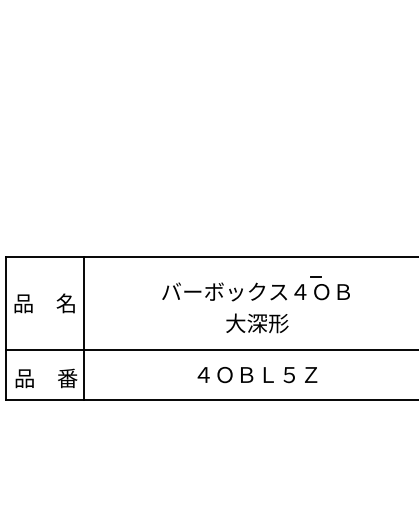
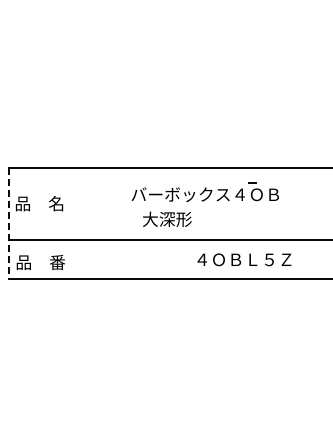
text: (257, 322) -> (167, 218), moved
line: (5, 328) -> (8, 223), solid -> dashed
line: (84, 328) -> (70, 223), removed
text: (257, 374) -> (244, 259), moved

